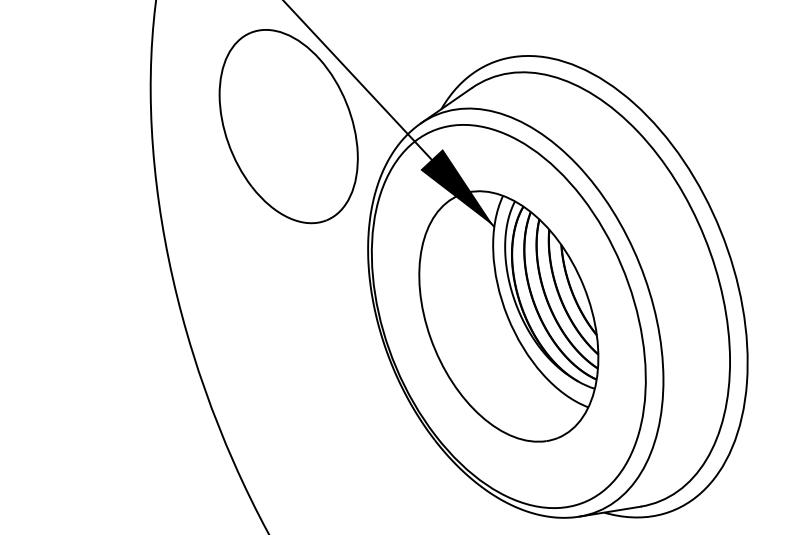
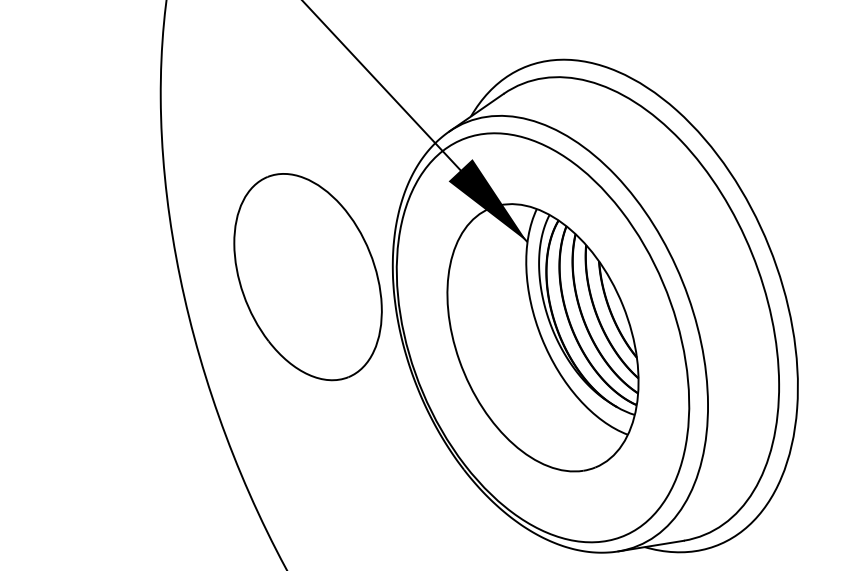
part: (288, 126) -> (307, 277), moved

